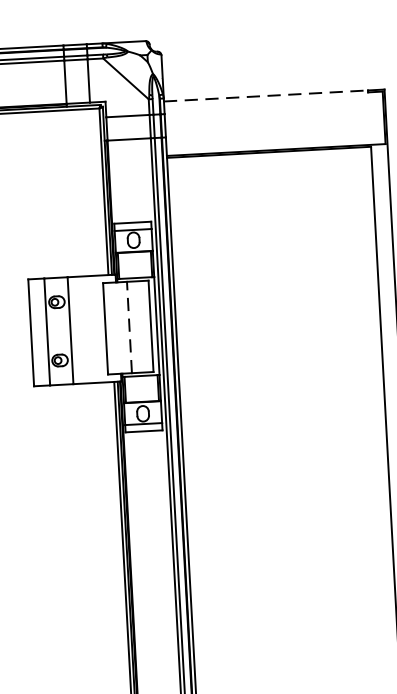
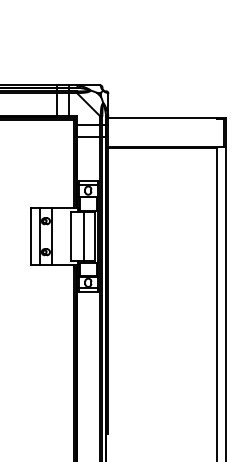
line: (267, 96) -> (163, 118), dashed -> solid
line: (129, 327) -> (83, 236), dashed -> solid

